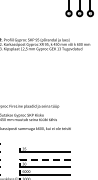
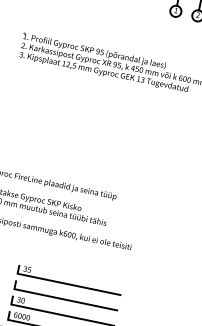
line: (42, 159) -> (59, 298), dashed -> solid

